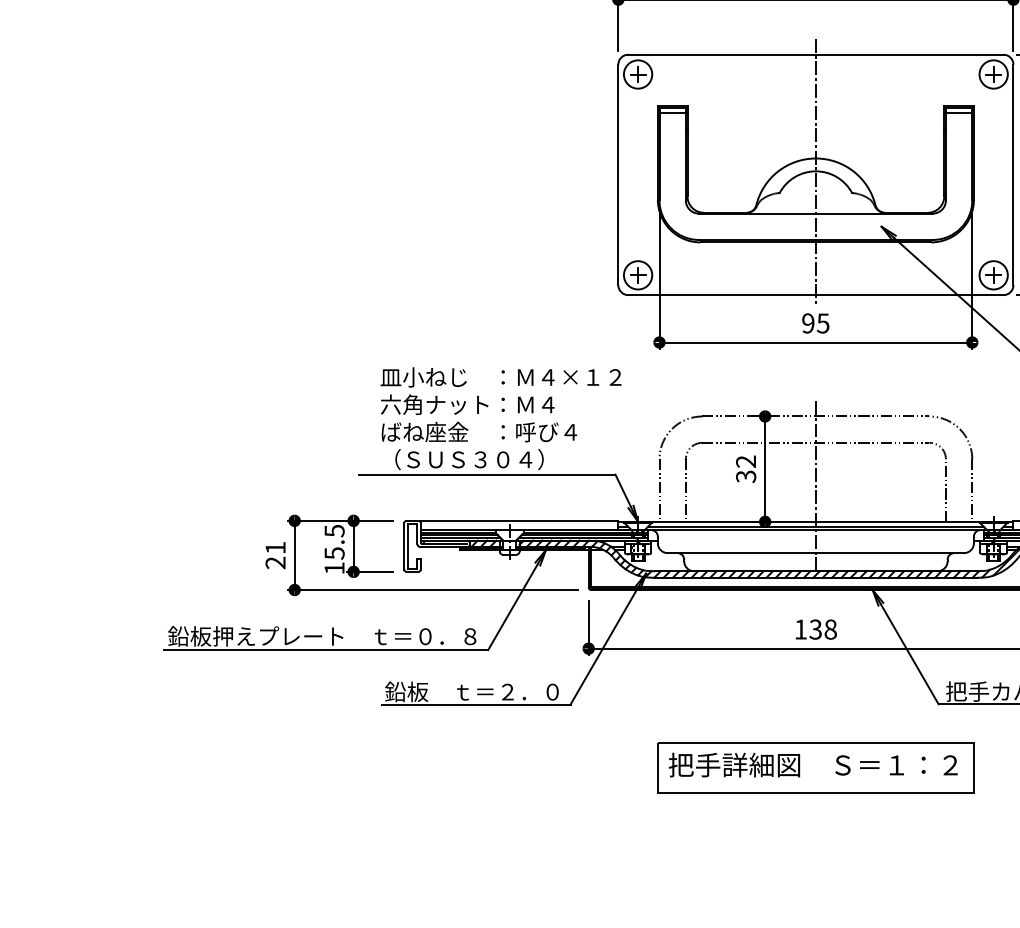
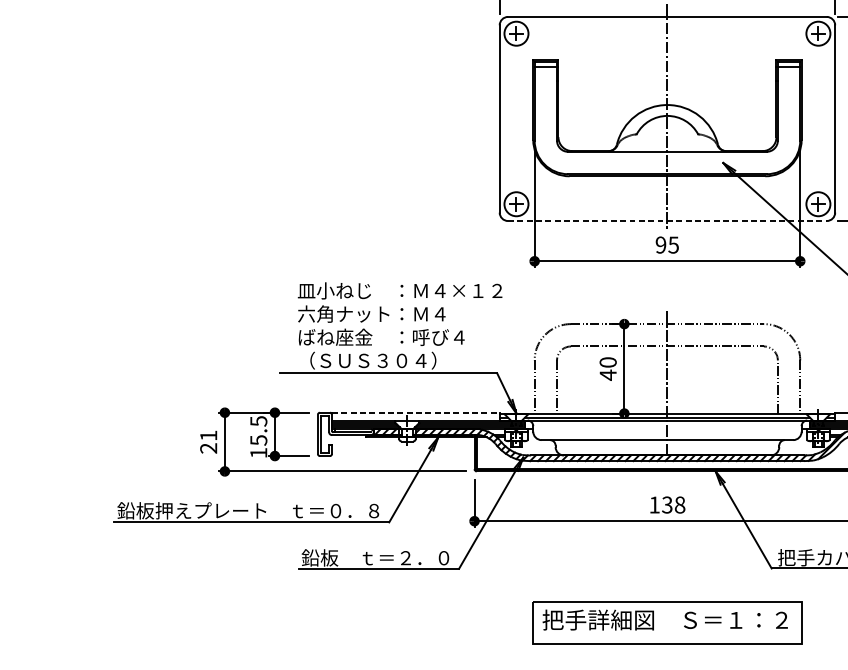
line: (815, 295) -> (667, 221), solid -> dashed
text: (746, 469) -> (608, 369), 32 -> 40
line: (519, 520) -> (415, 412), solid -> dashed

